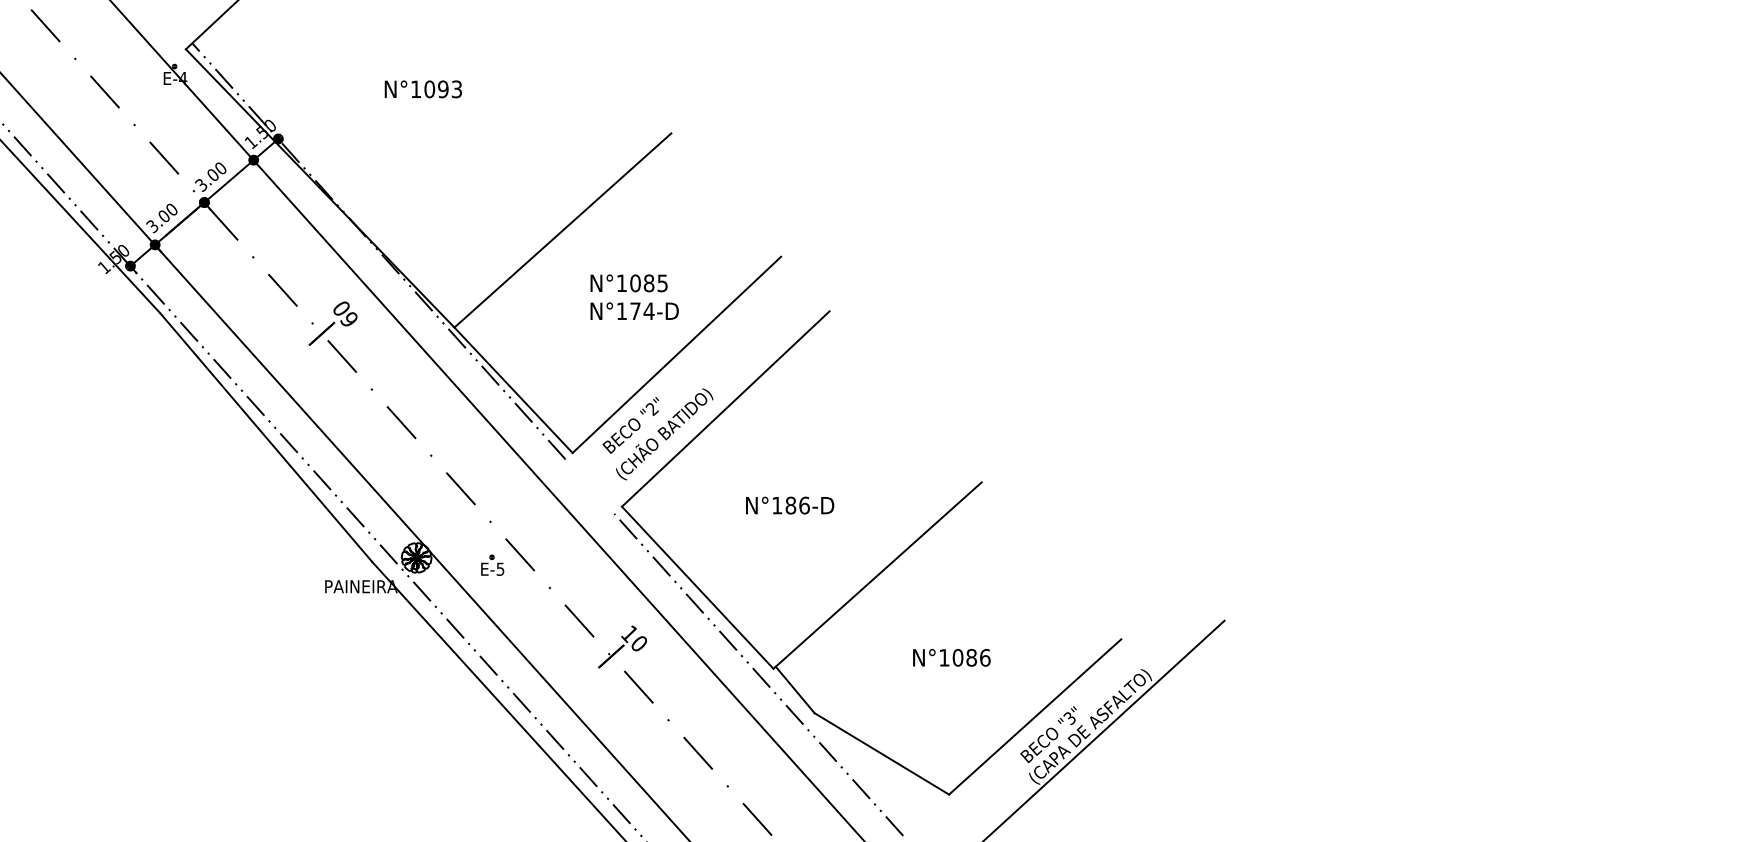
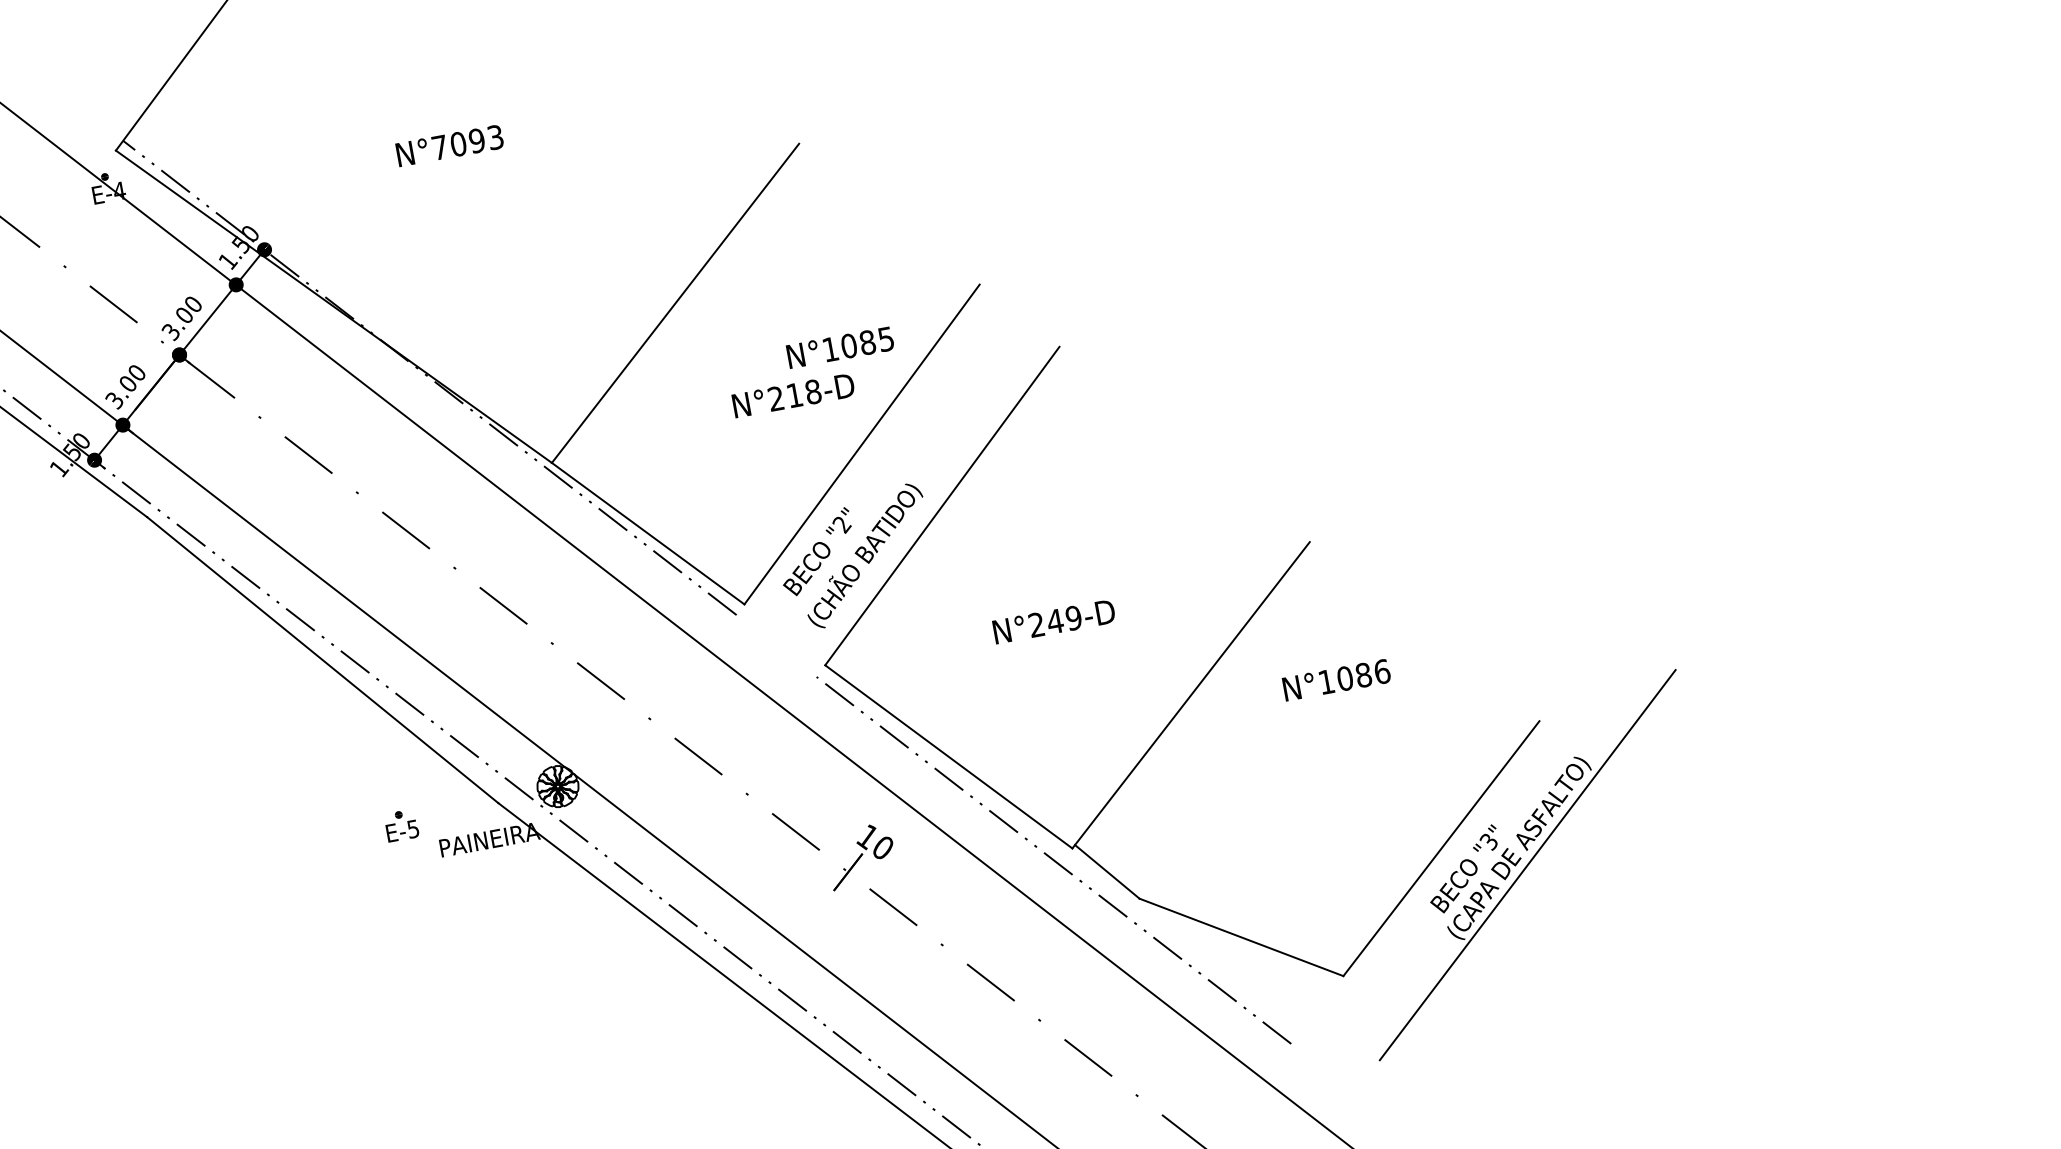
text: (416, 88) -> (440, 146), N°1093 -> N°7093
text: (628, 283) -> (839, 347), moved
text: (635, 311) -> (794, 395), N°174-D -> N°218-D
part: (332, 323) -> (384, 487), removed
text: (790, 505) -> (1054, 621), N°186-D -> N°249-D
text: (492, 564) -> (401, 824), moved
text: (951, 657) -> (1336, 679), moved

